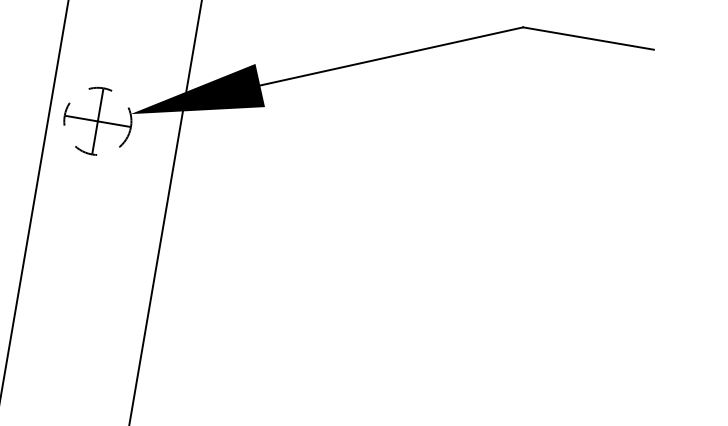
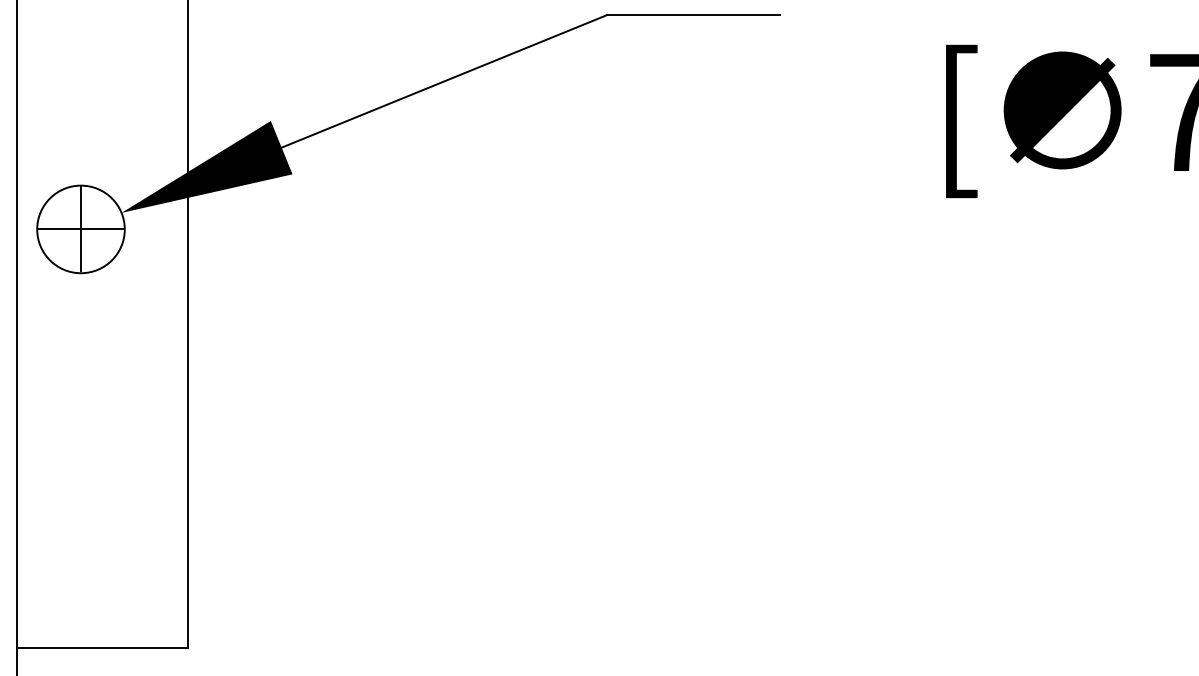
circle: (97, 121) -> (80, 229), dashed -> solid

